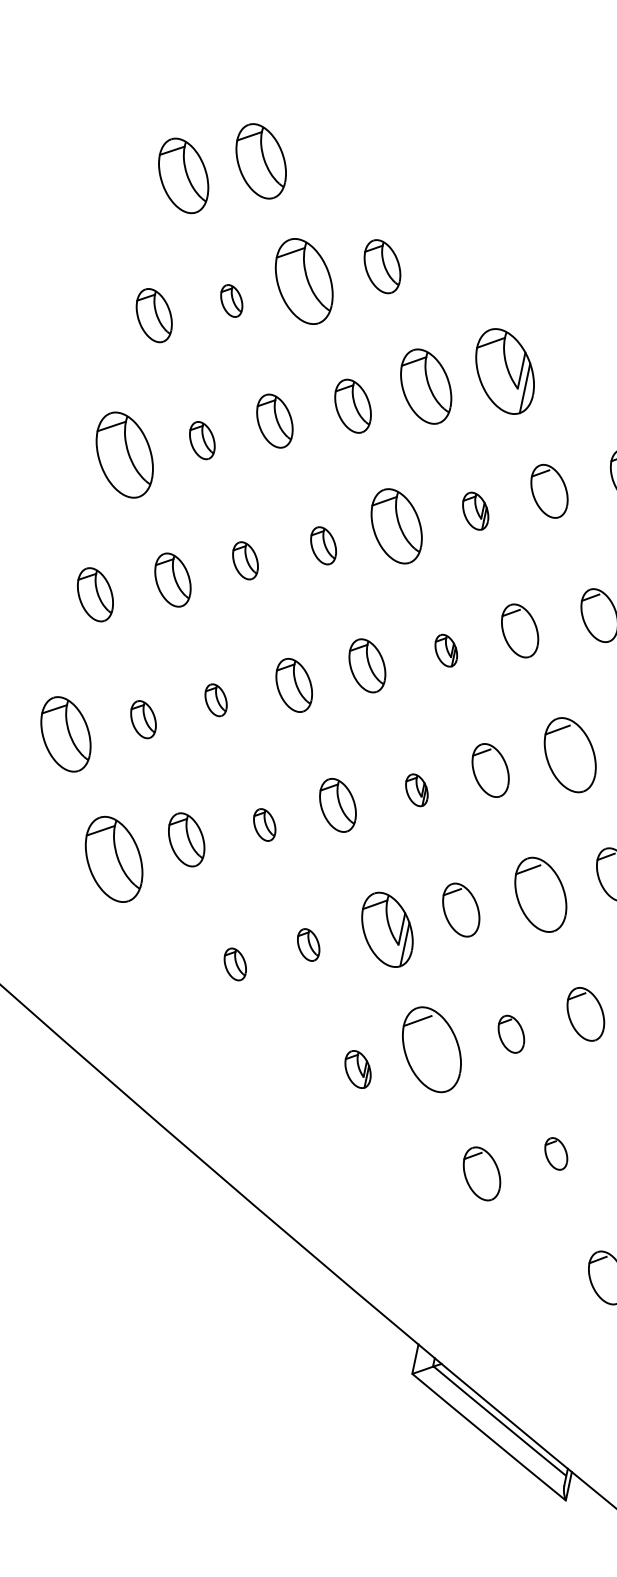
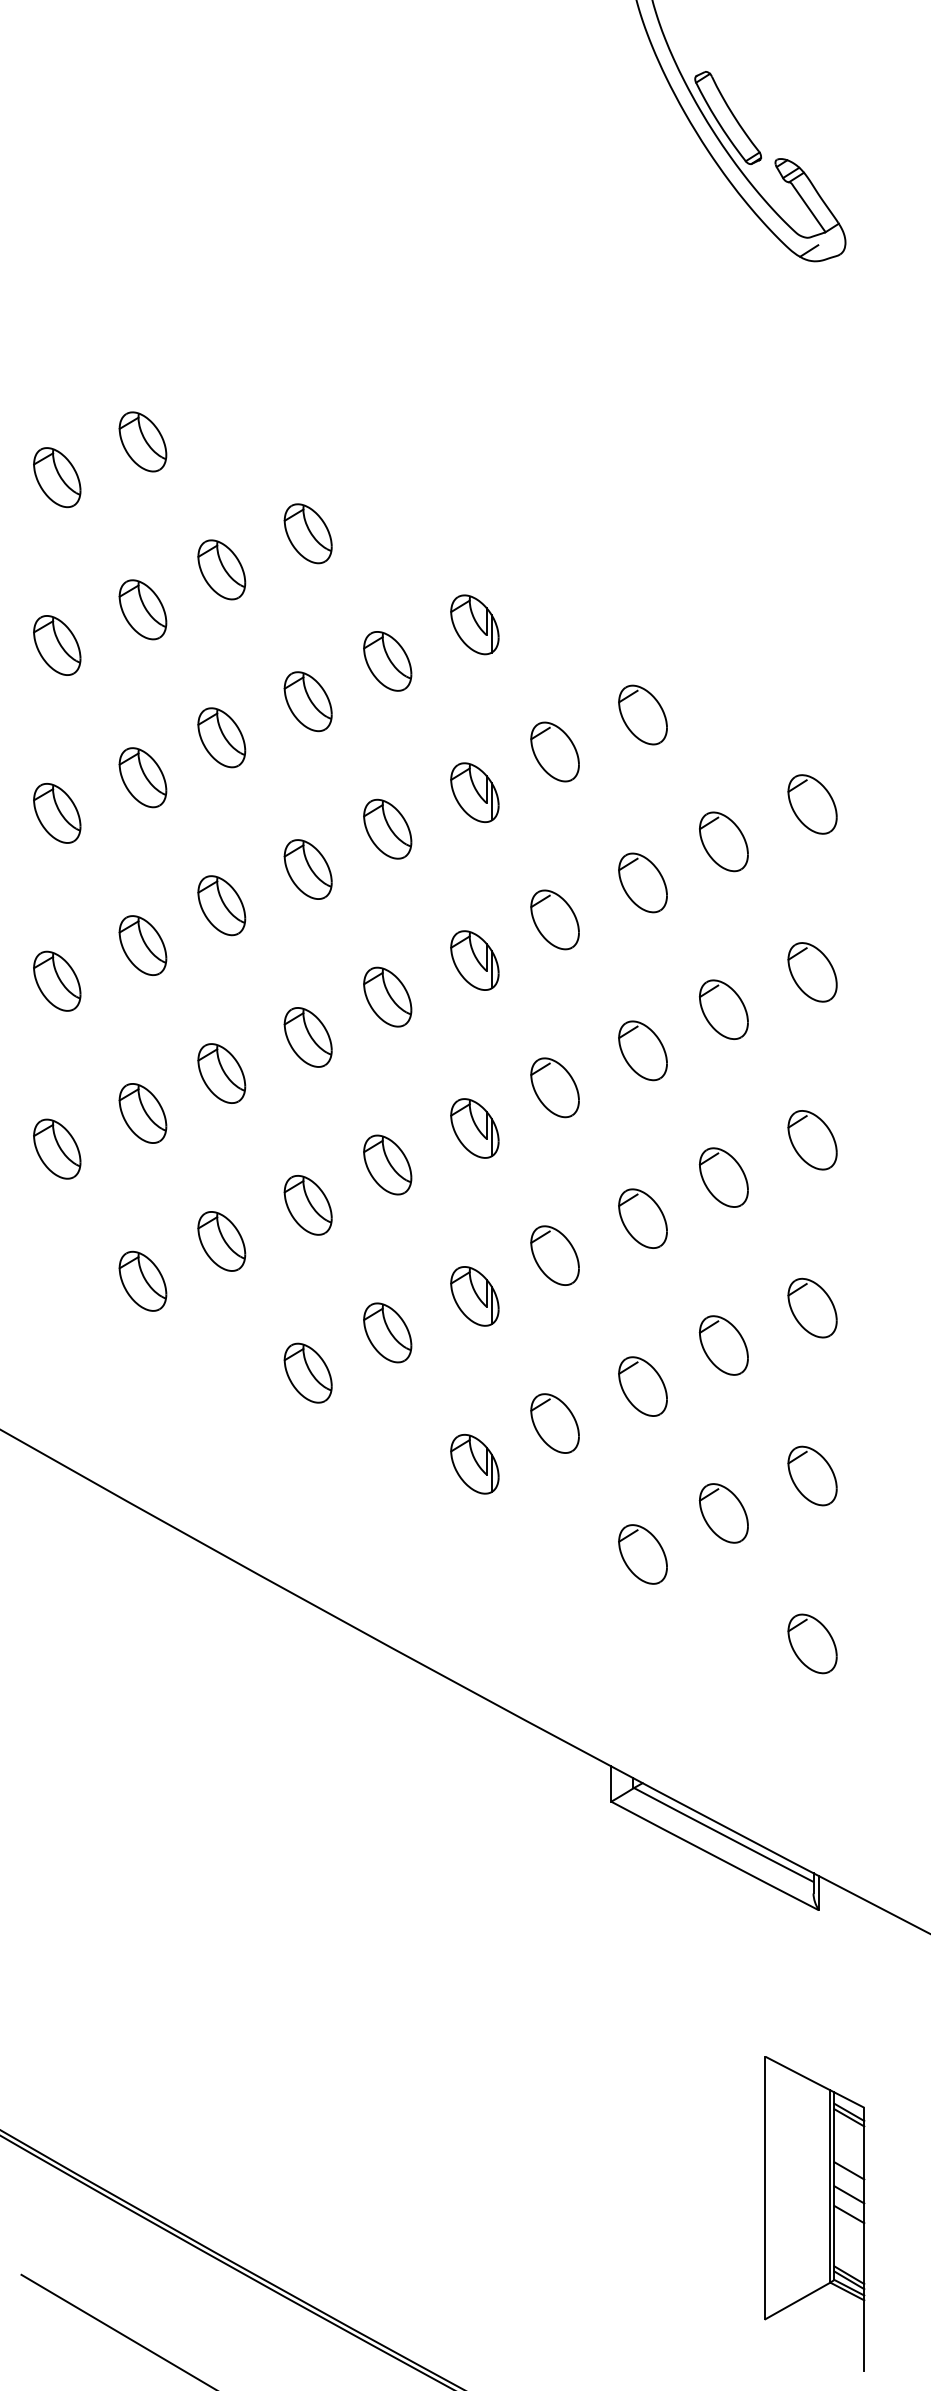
part: (260, 160) -> (142, 441), size x0.71
part: (183, 175) -> (57, 477), size x0.71
part: (304, 281) -> (221, 569), size x0.62
part: (231, 300) -> (142, 609), size x1.67
part: (504, 371) -> (474, 624), size x0.62
part: (426, 386) -> (387, 661), size x0.71
part: (202, 440) -> (142, 777), size x1.43
part: (125, 455) -> (57, 813), size x0.62
part: (475, 510) -> (474, 792), size x1.43
part: (396, 525) -> (387, 828), size x0.71
part: (323, 545) -> (307, 869), size x1.43
part: (245, 560) -> (221, 905), size x1.43
part: (445, 650) -> (474, 960), size x1.67
part: (215, 700) -> (221, 1073), size x1.67
part: (143, 719) -> (142, 1113), size x1.43
part: (66, 733) -> (57, 1148), size x0.71
part: (569, 754) -> (642, 1050), size x0.71
part: (416, 790) -> (474, 1128), size x1.67
part: (264, 824) -> (307, 1205), size x1.67
part: (113, 858) -> (142, 1280), size x0.62
part: (540, 894) -> (642, 1218), size x0.71
part: (387, 929) -> (474, 1296), size x0.71
part: (308, 944) -> (387, 1332), size x1.67
part: (234, 963) -> (307, 1372), size x1.67
part: (510, 1034) -> (642, 1386), size x1.43
part: (431, 1049) -> (554, 1423), size x0.62
part: (357, 1069) -> (474, 1464), size x1.43
part: (556, 1153) -> (723, 1513), size x1.67

